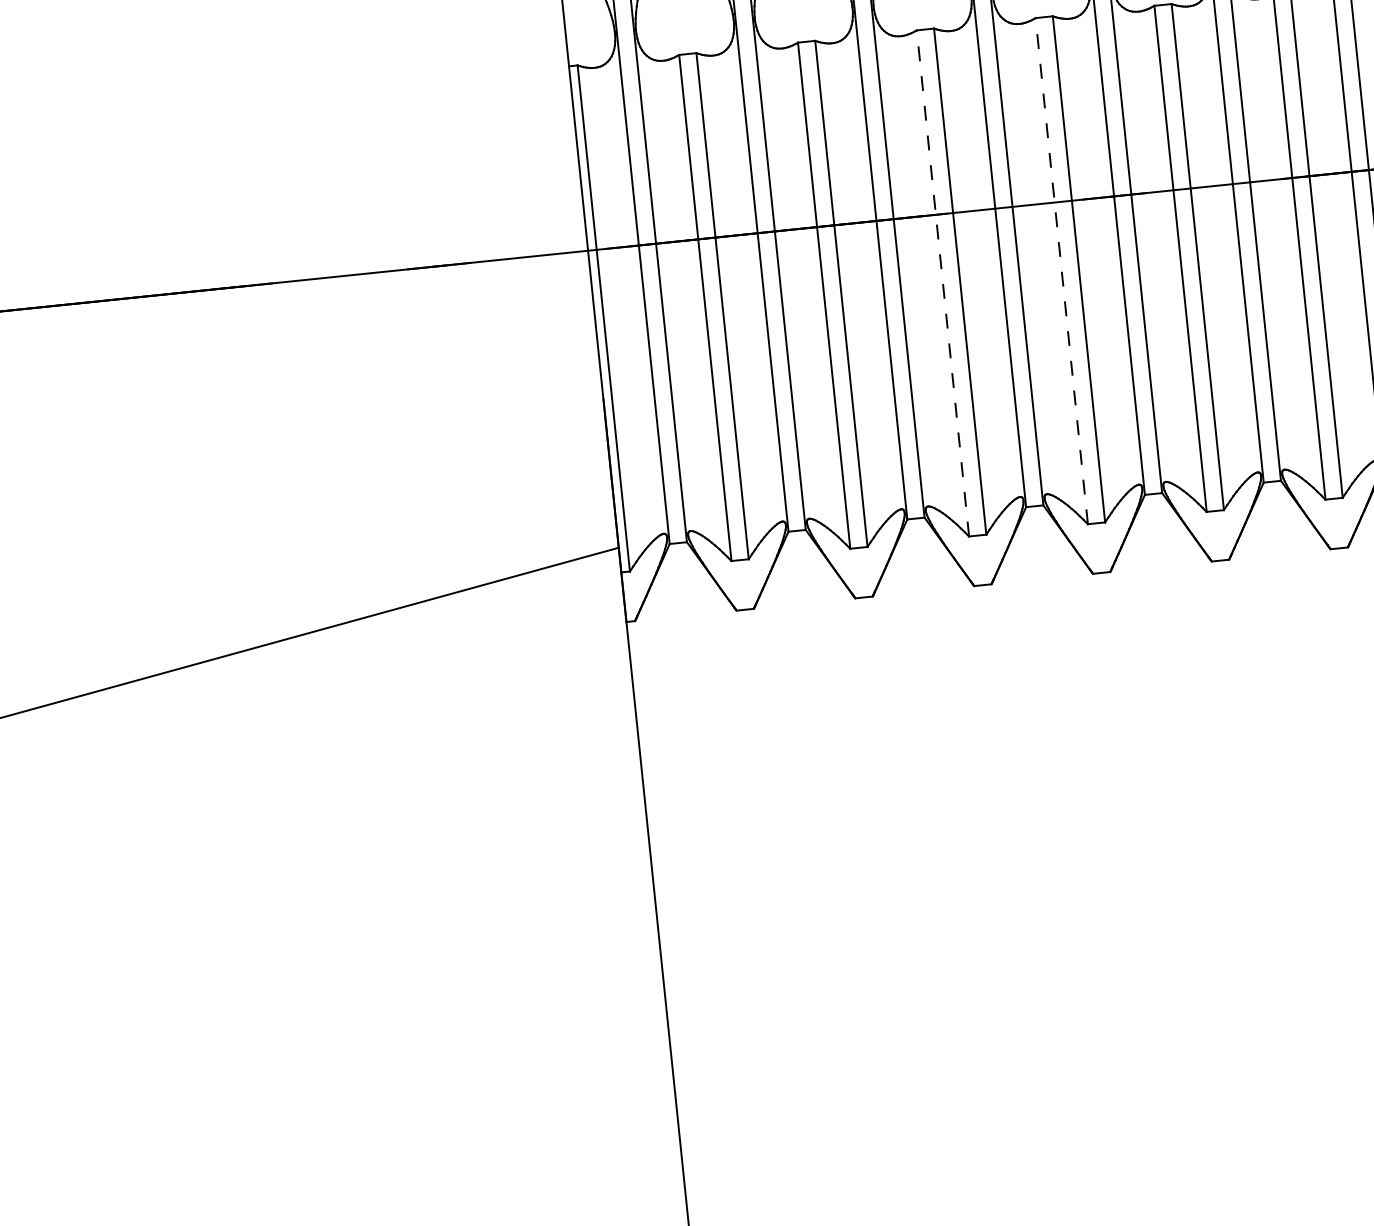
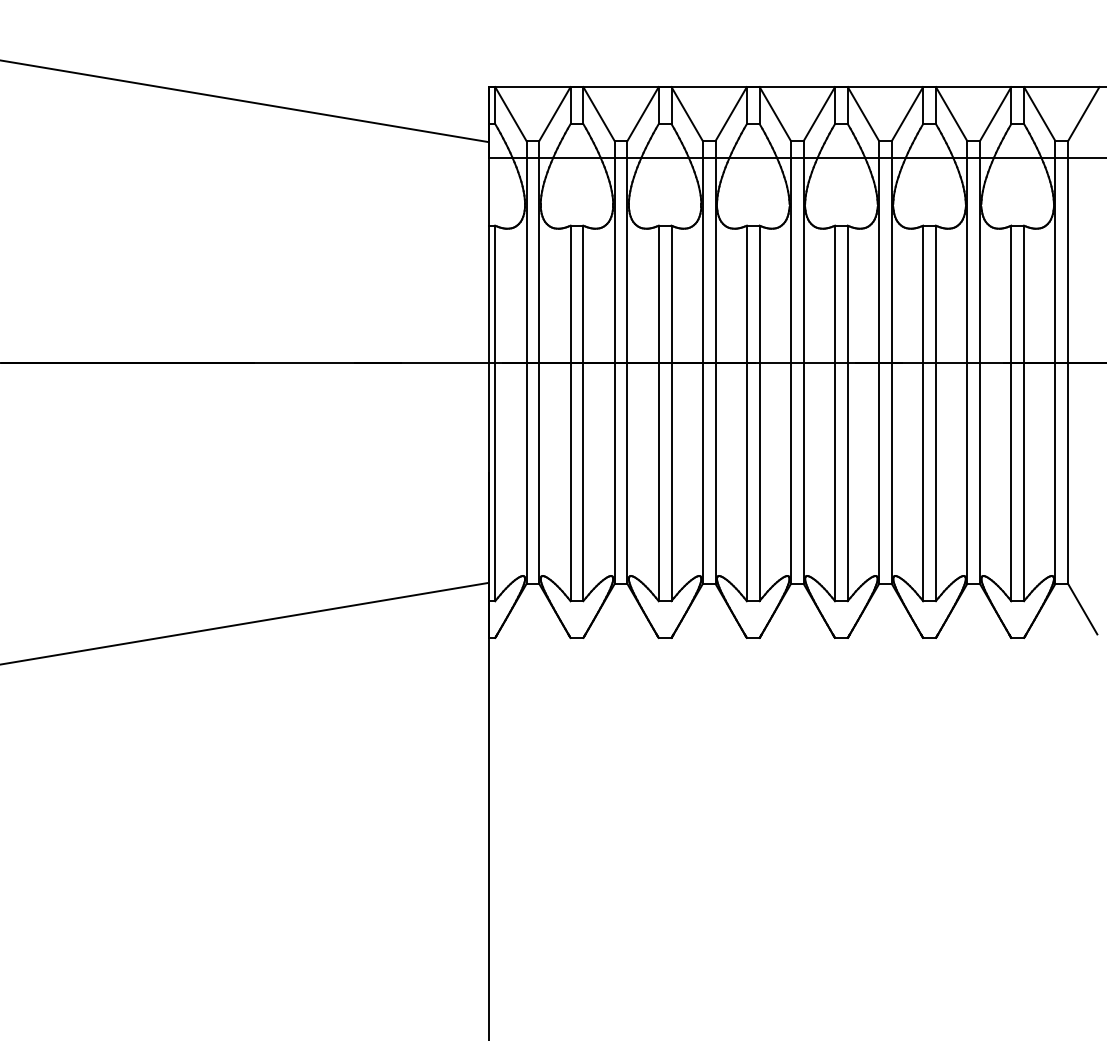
line: (1062, 271) -> (835, 413), dashed -> solid
line: (942, 283) -> (746, 413), dashed -> solid

